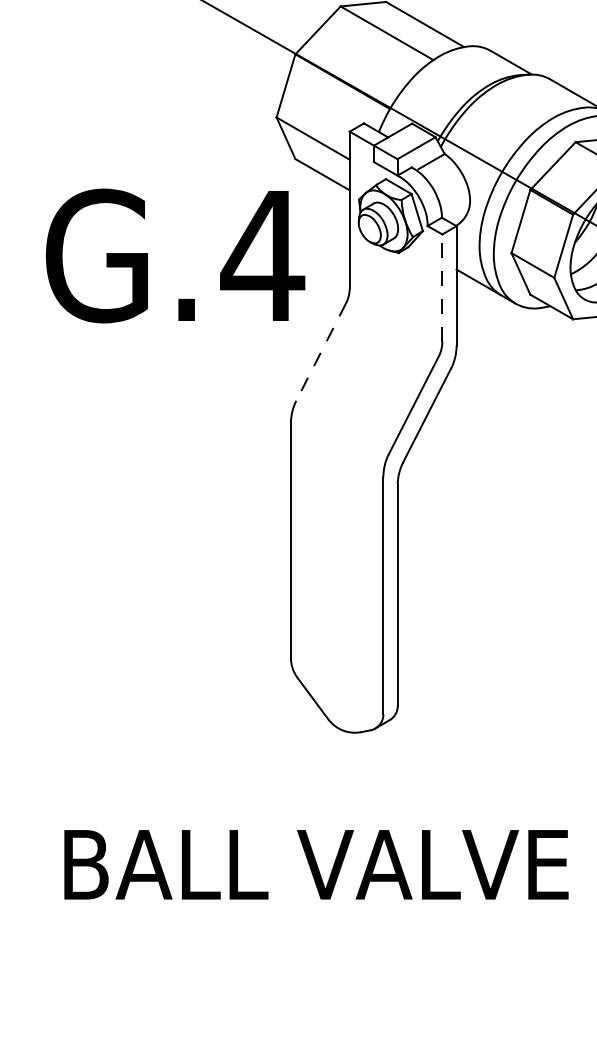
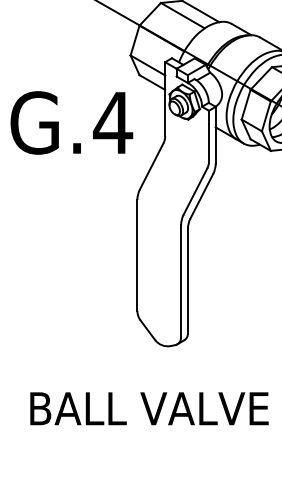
text: (174, 254) -> (71, 122), moved
line: (443, 286) -> (209, 135), dashed -> solid
line: (320, 352) -> (151, 166), dashed -> solid

